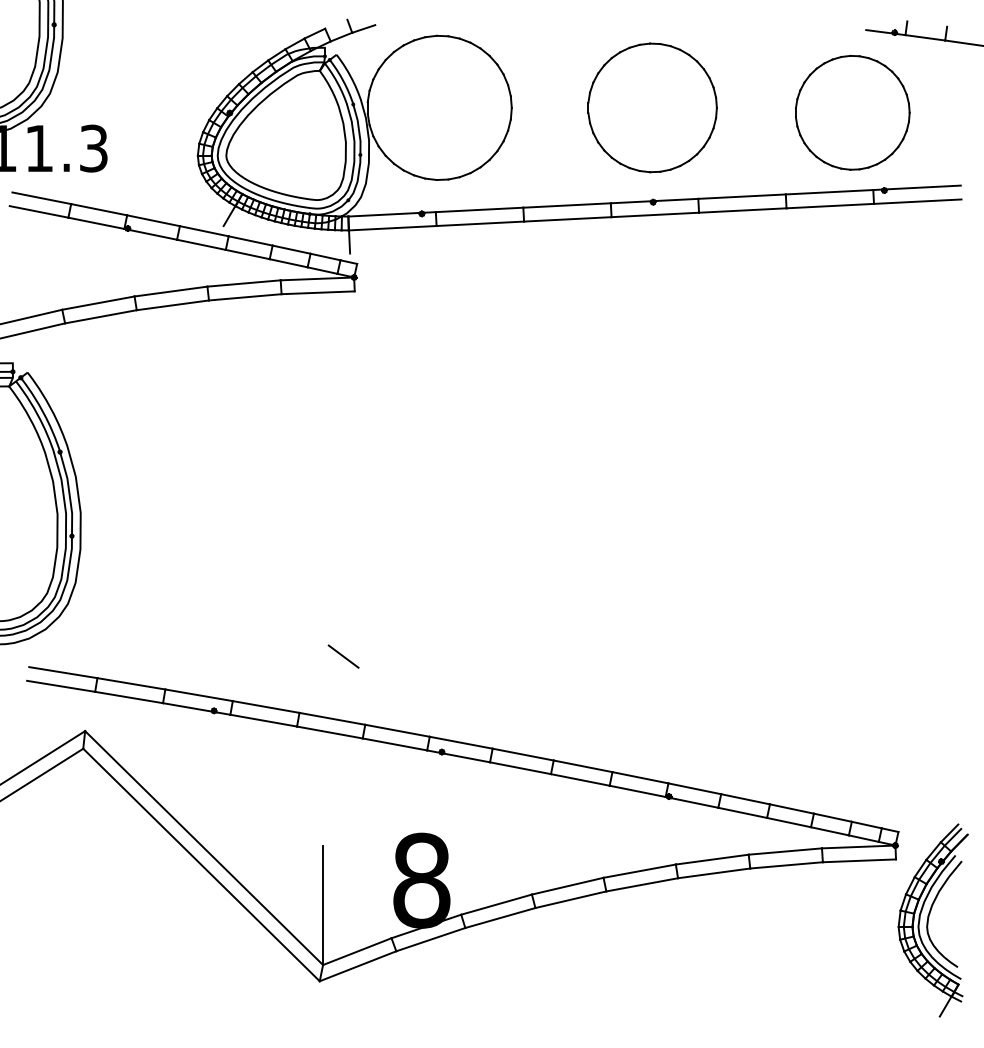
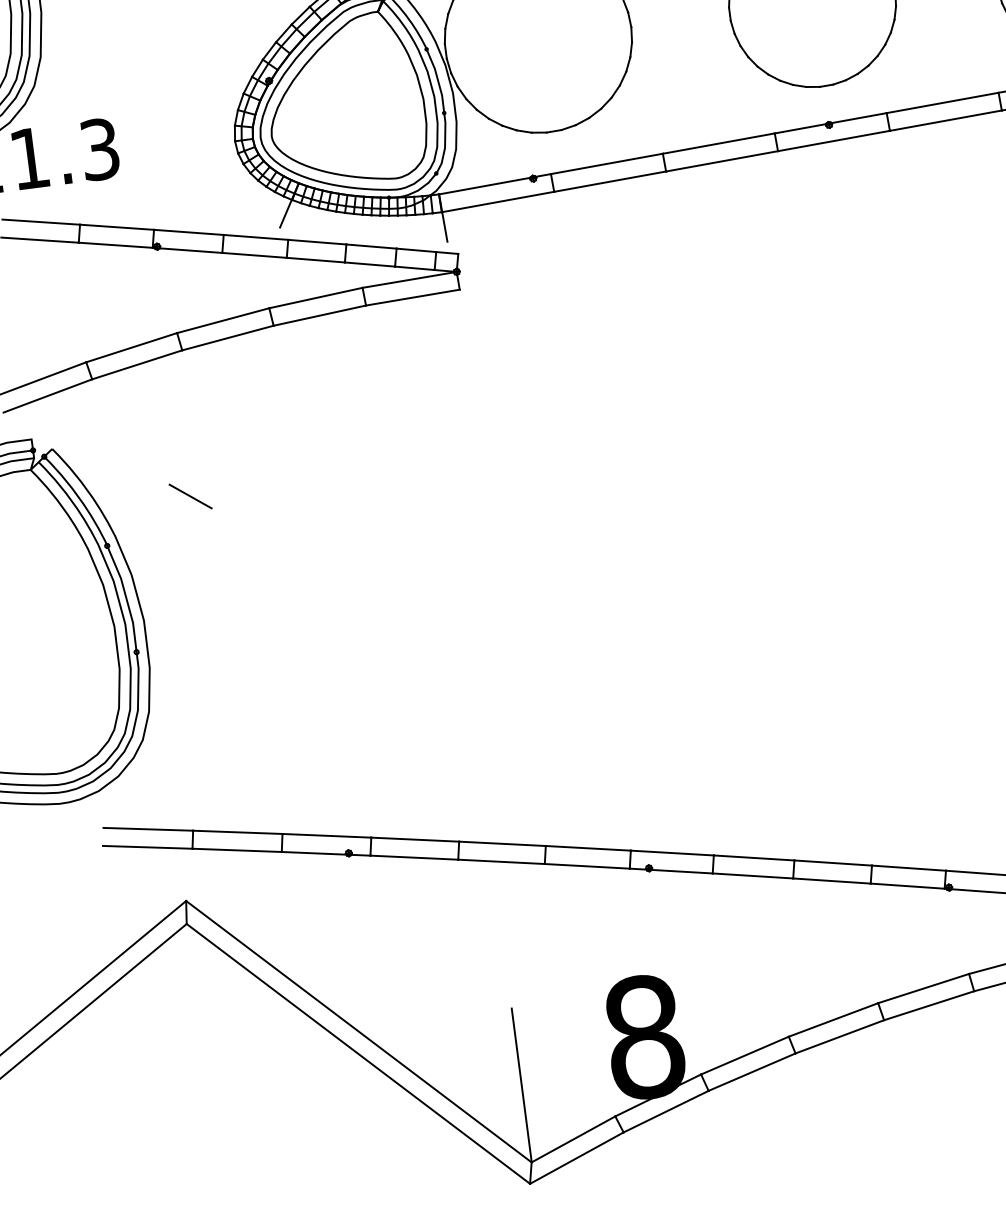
line: (343, 656) -> (190, 496), moved

